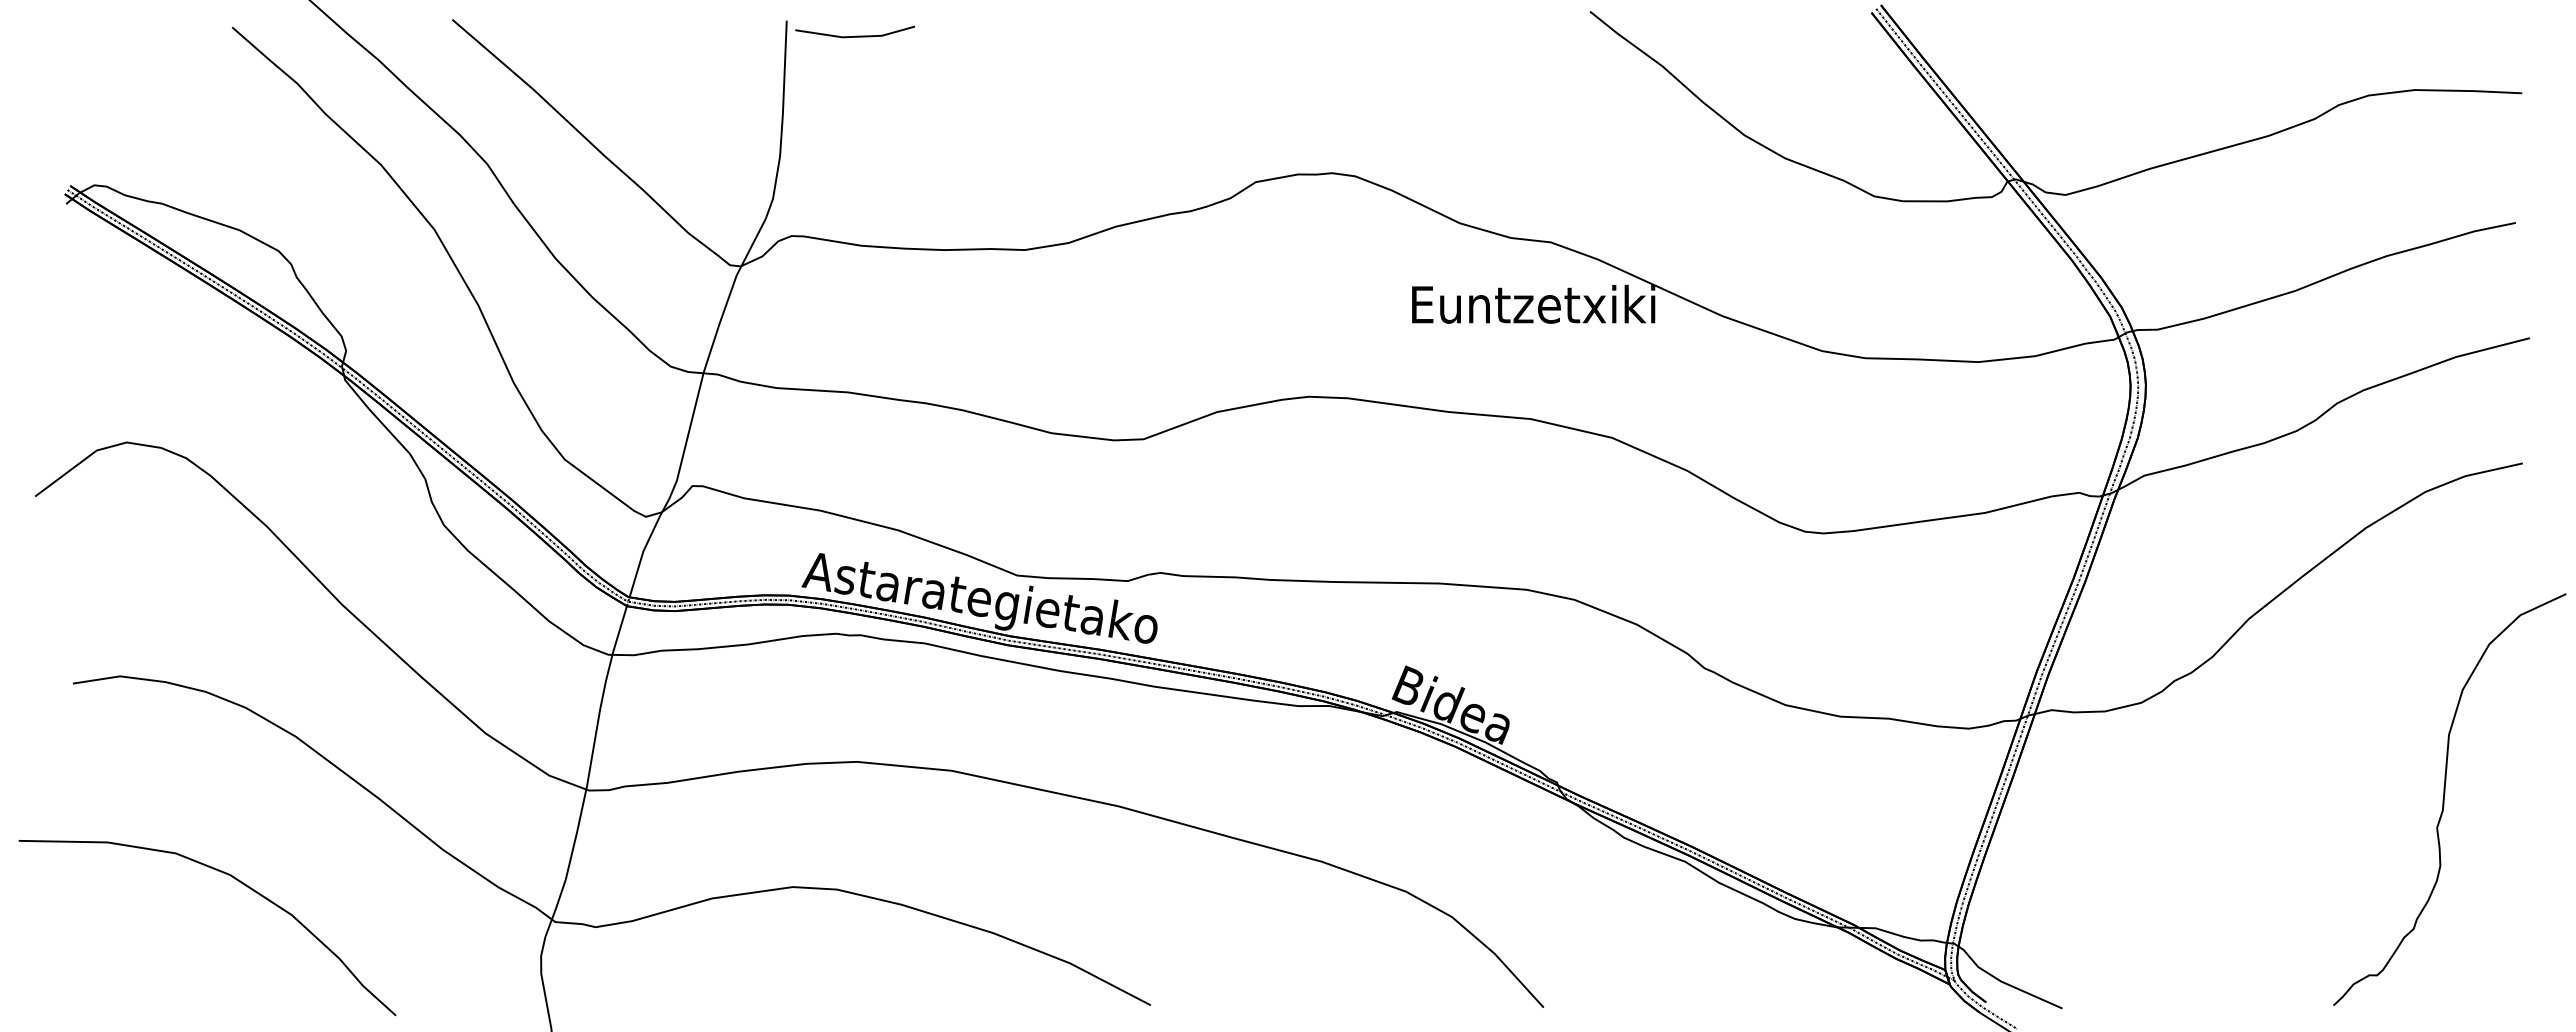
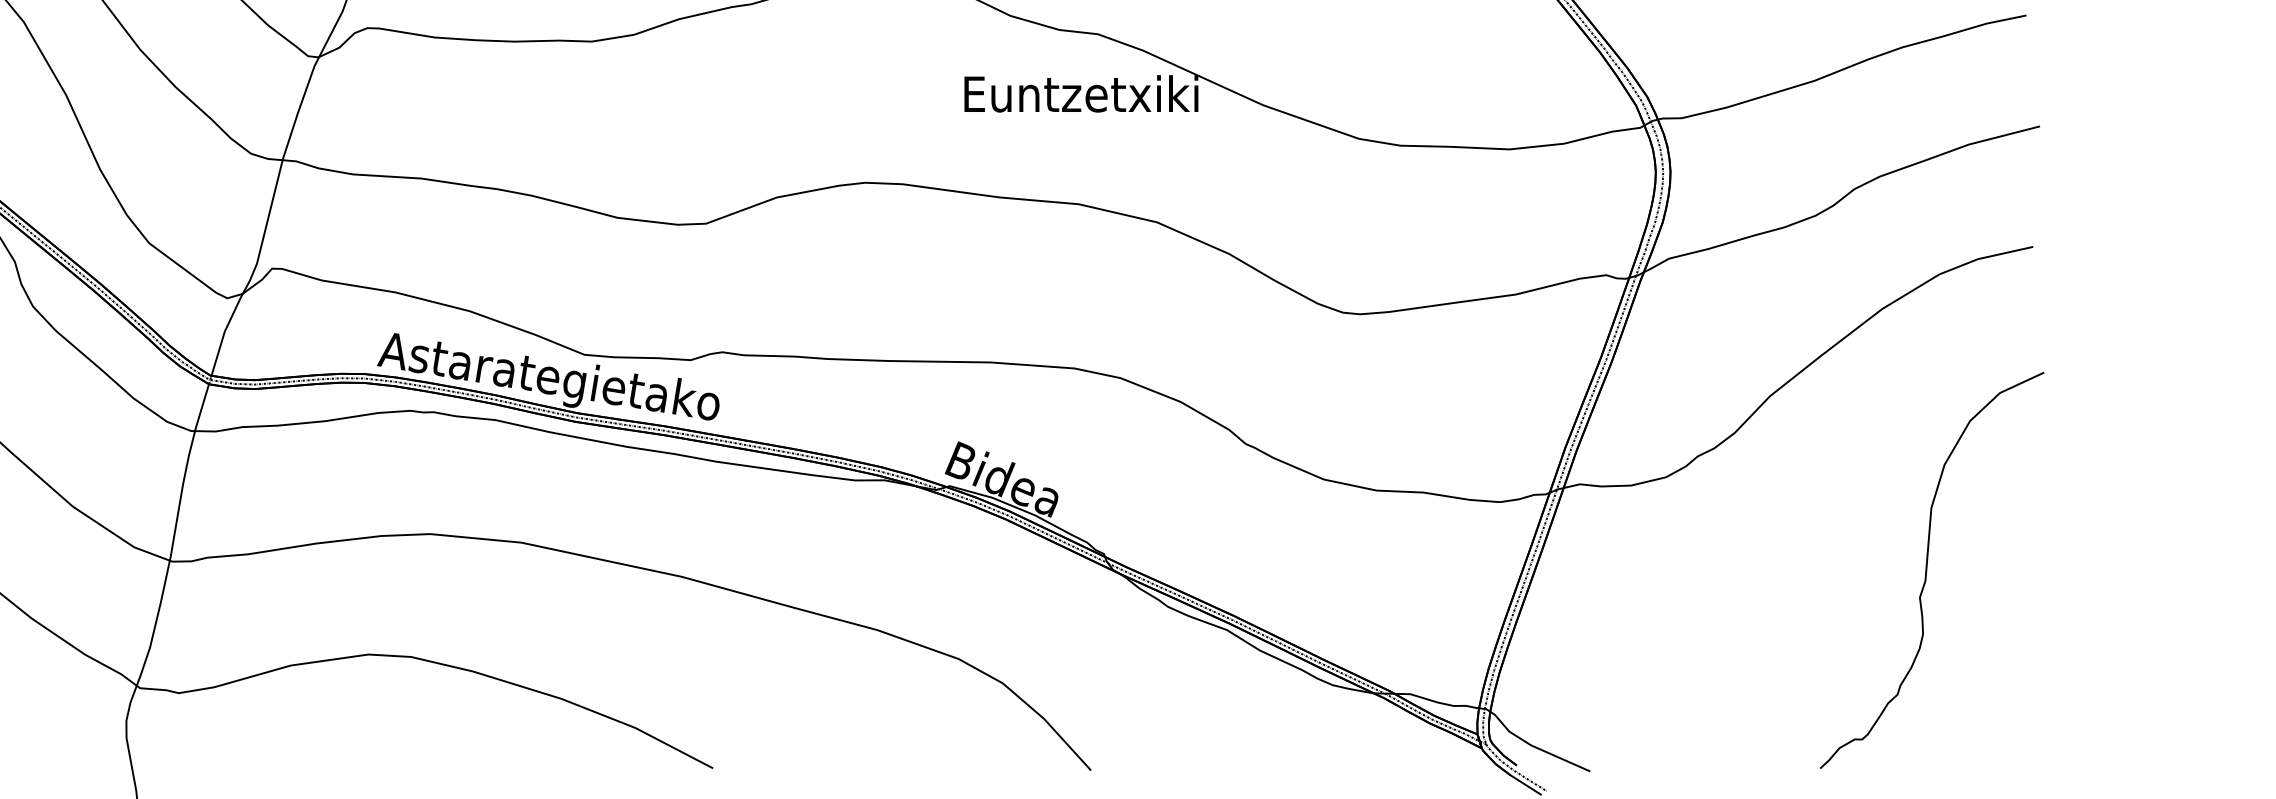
curve: (2444, 799) -> (1927, 570), moved

